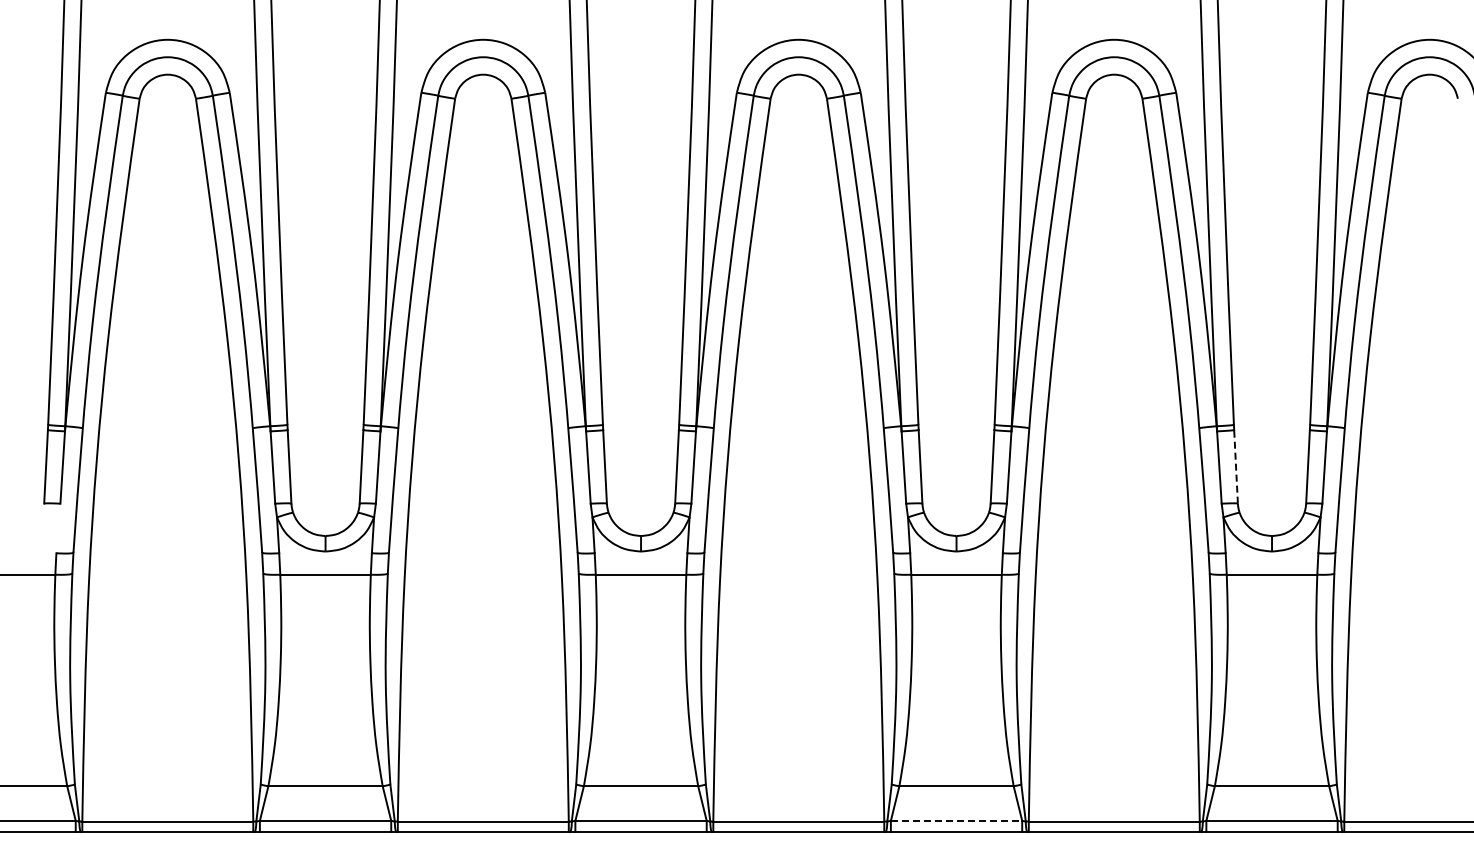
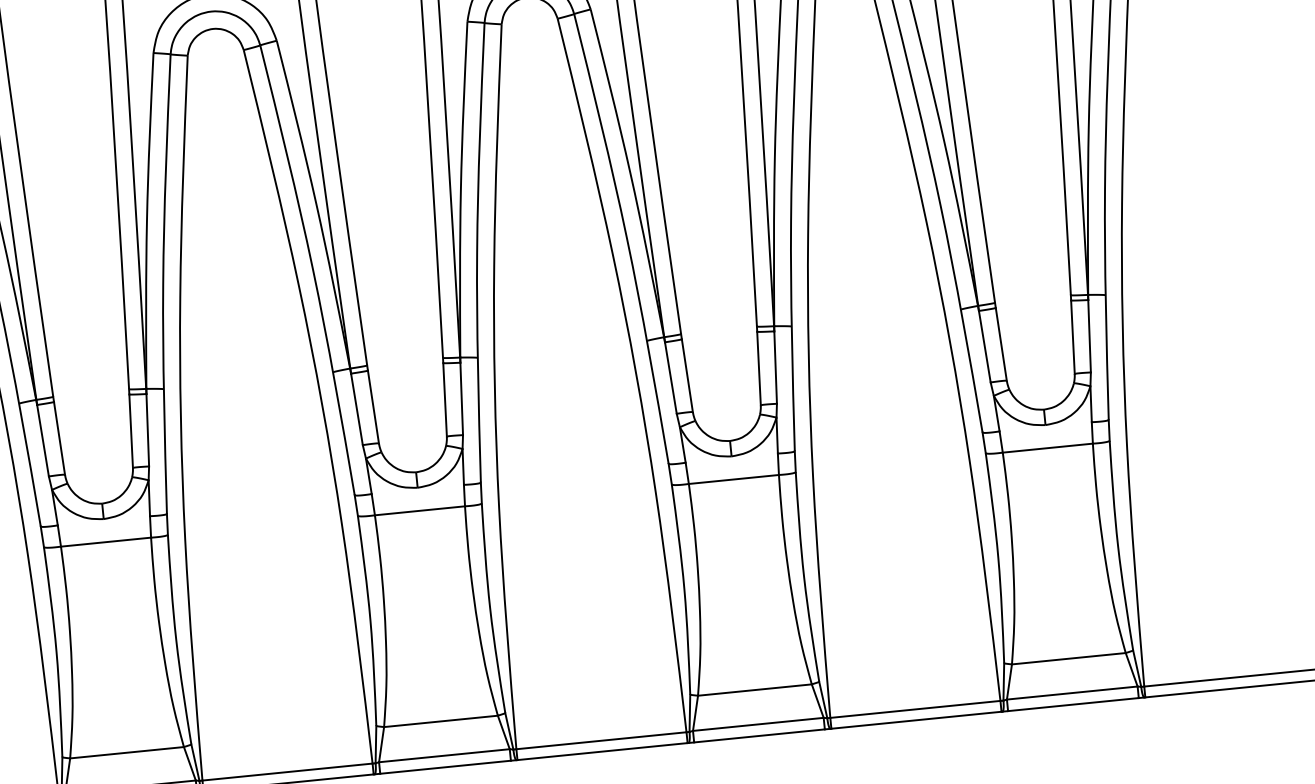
line: (1236, 466) -> (1001, 343), dashed -> solid
line: (956, 820) -> (758, 724), dashed -> solid

